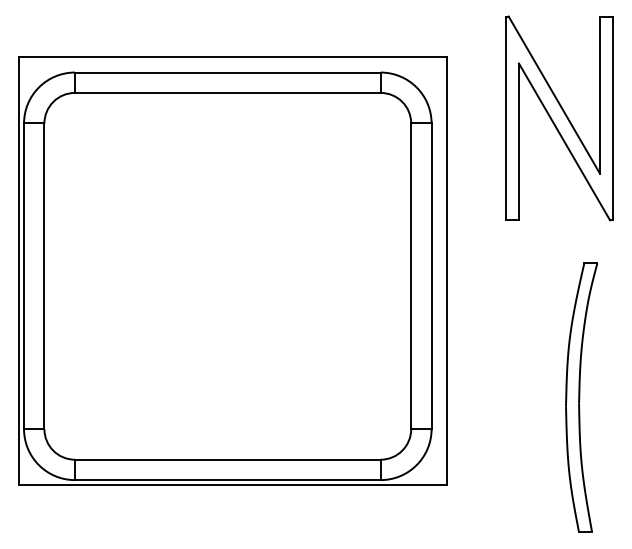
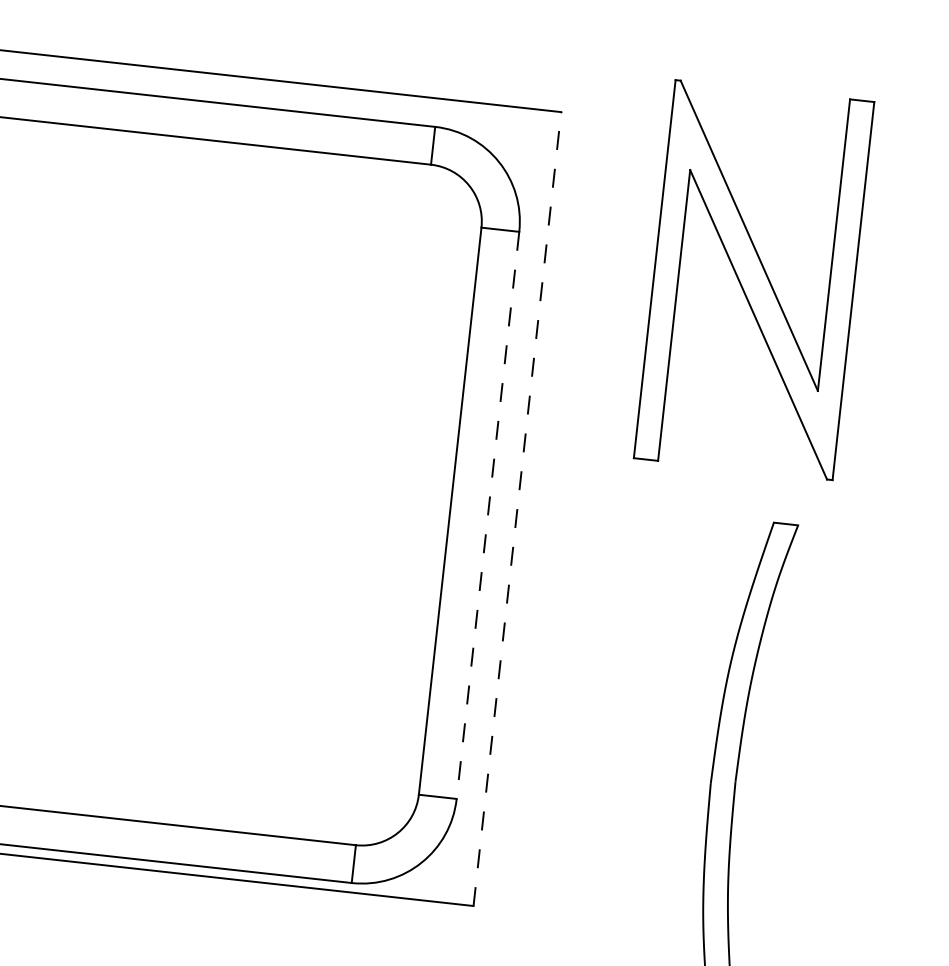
part: (559, 118) -> (754, 280), moved
line: (446, 271) -> (516, 509), solid -> dashed
line: (431, 276) -> (487, 515), solid -> dashed

